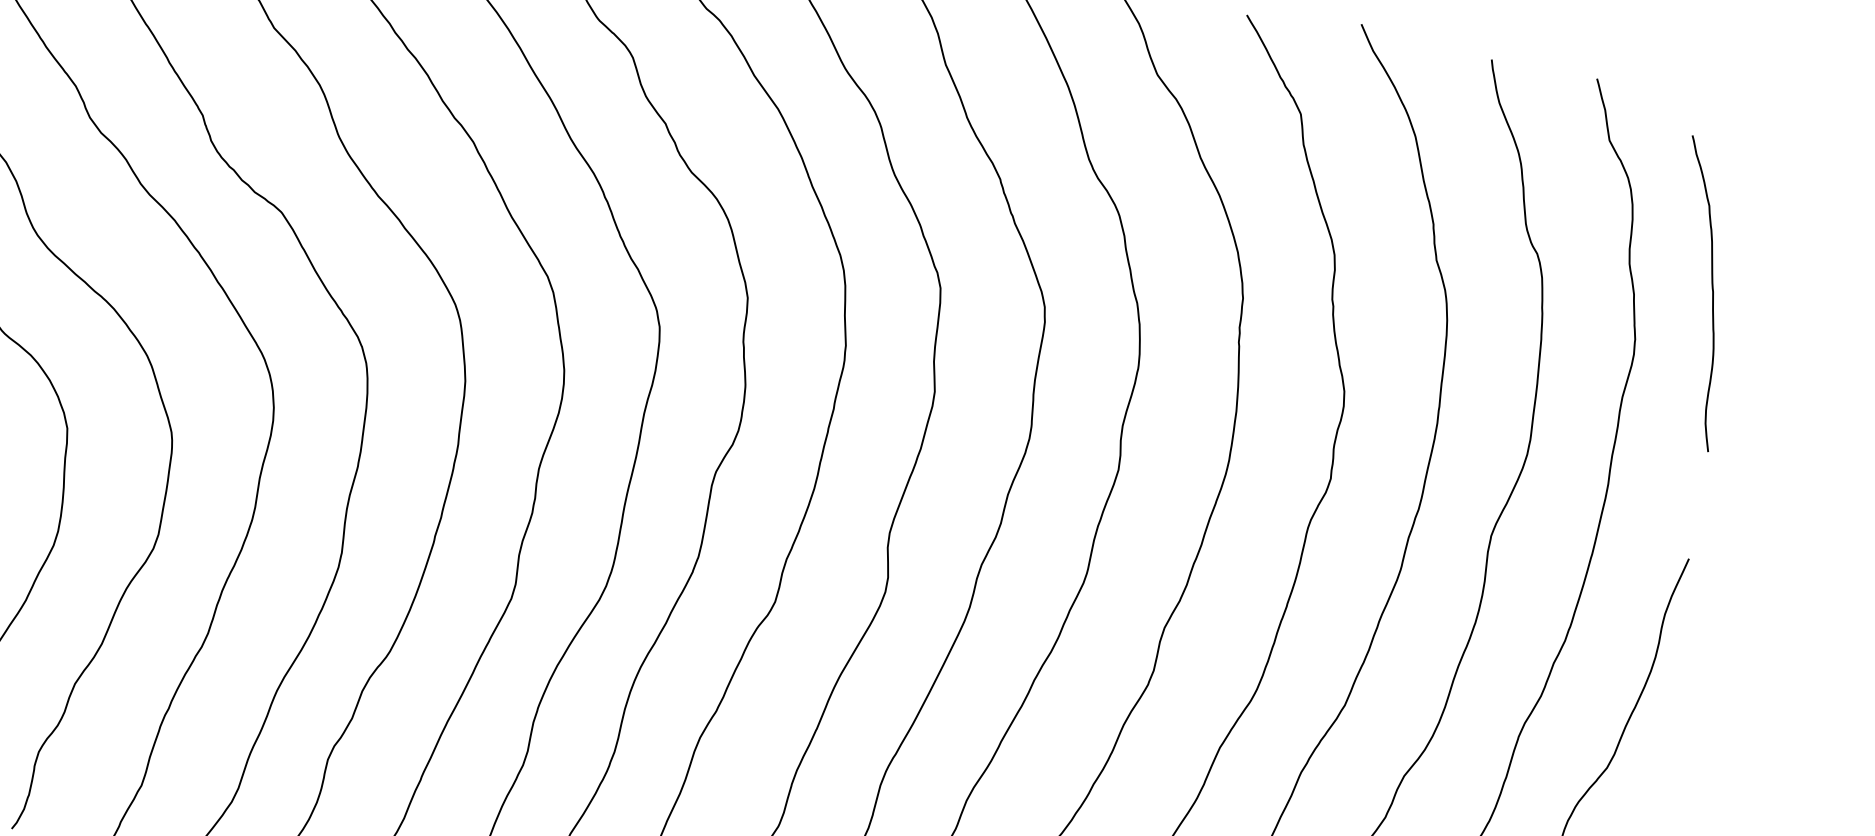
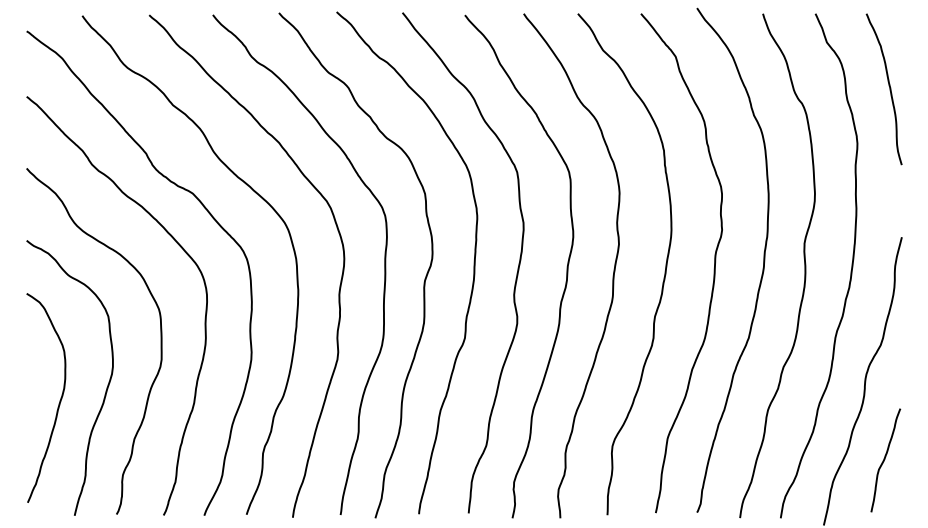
curve: (1711, 295) -> (889, 89), moved

